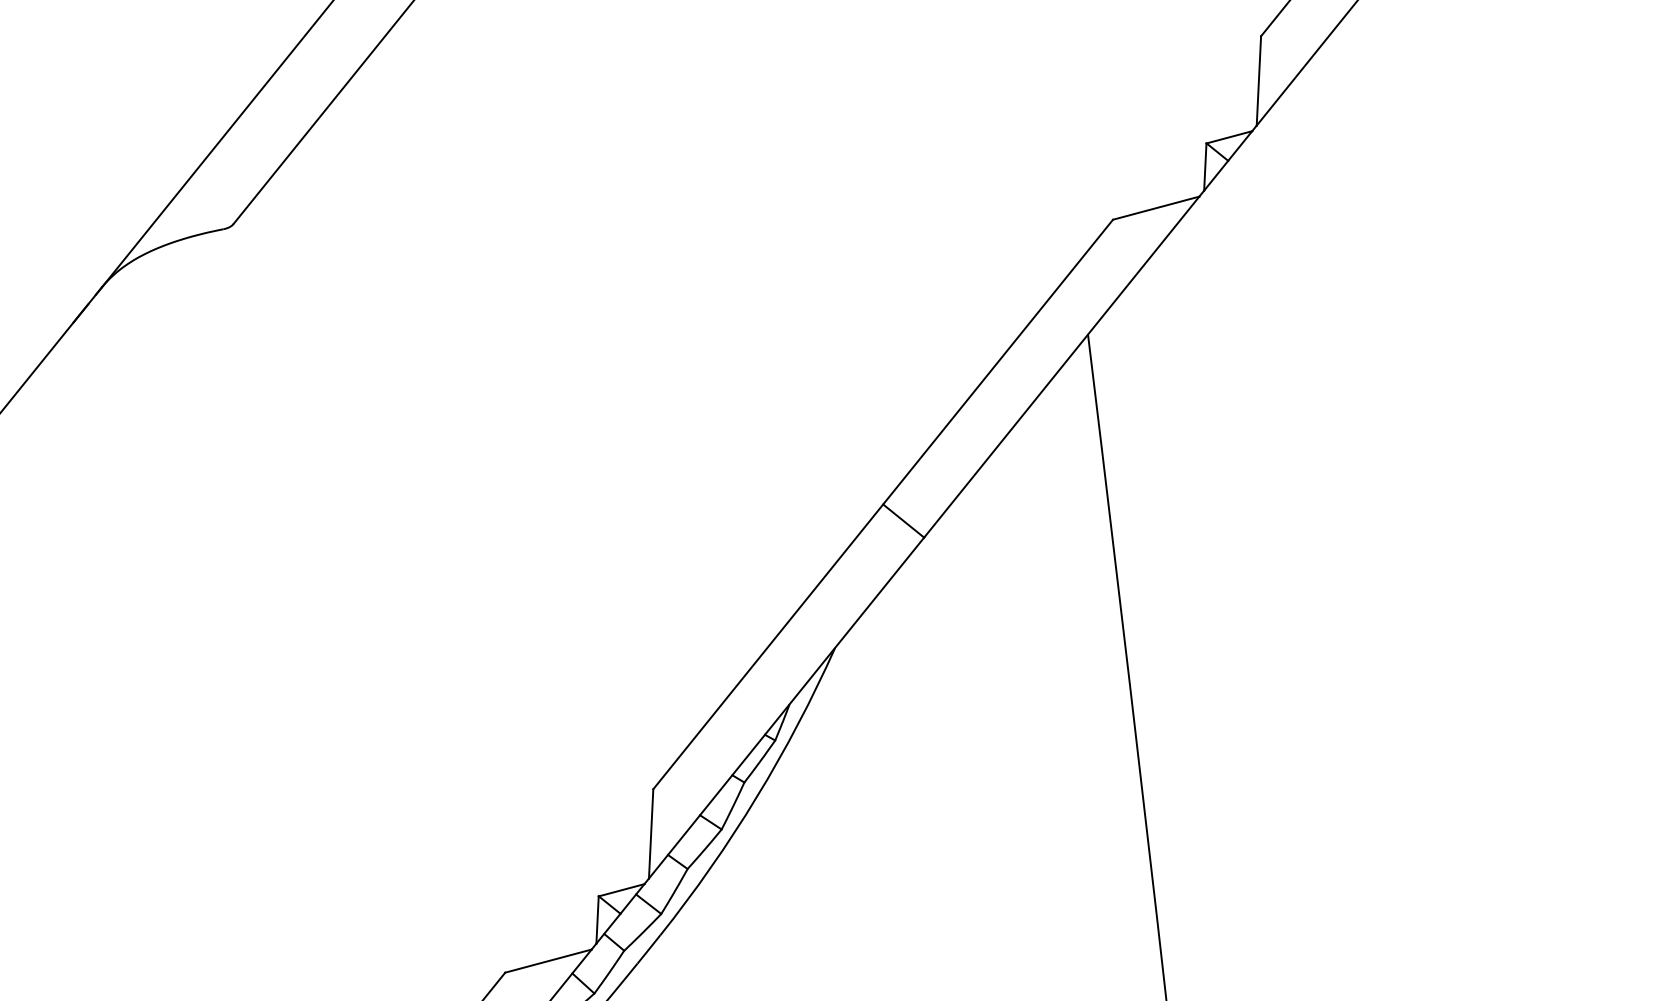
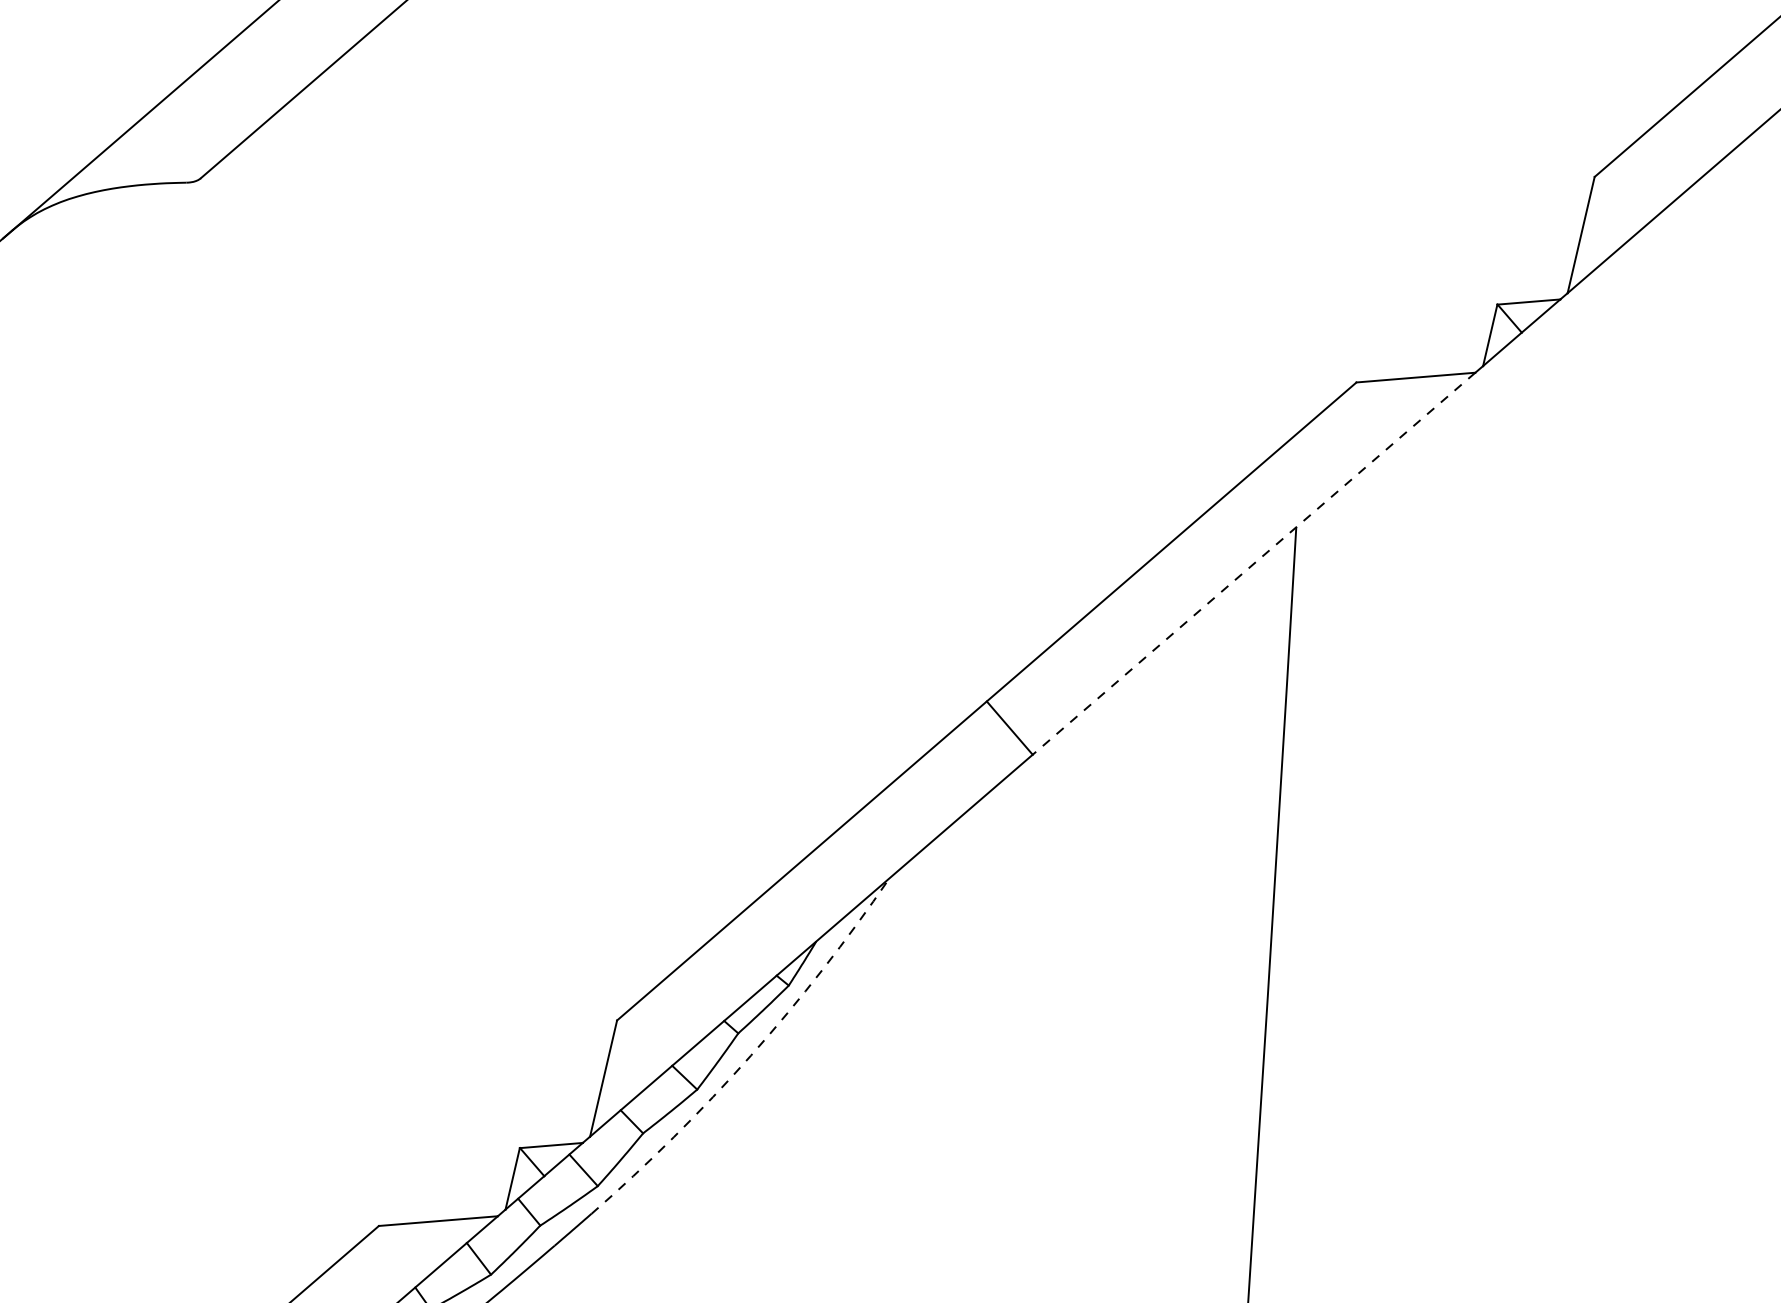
line: (1061, 367) -> (1253, 564), solid -> dashed
arc: (756, 797) -> (750, 1055), solid -> dashed

